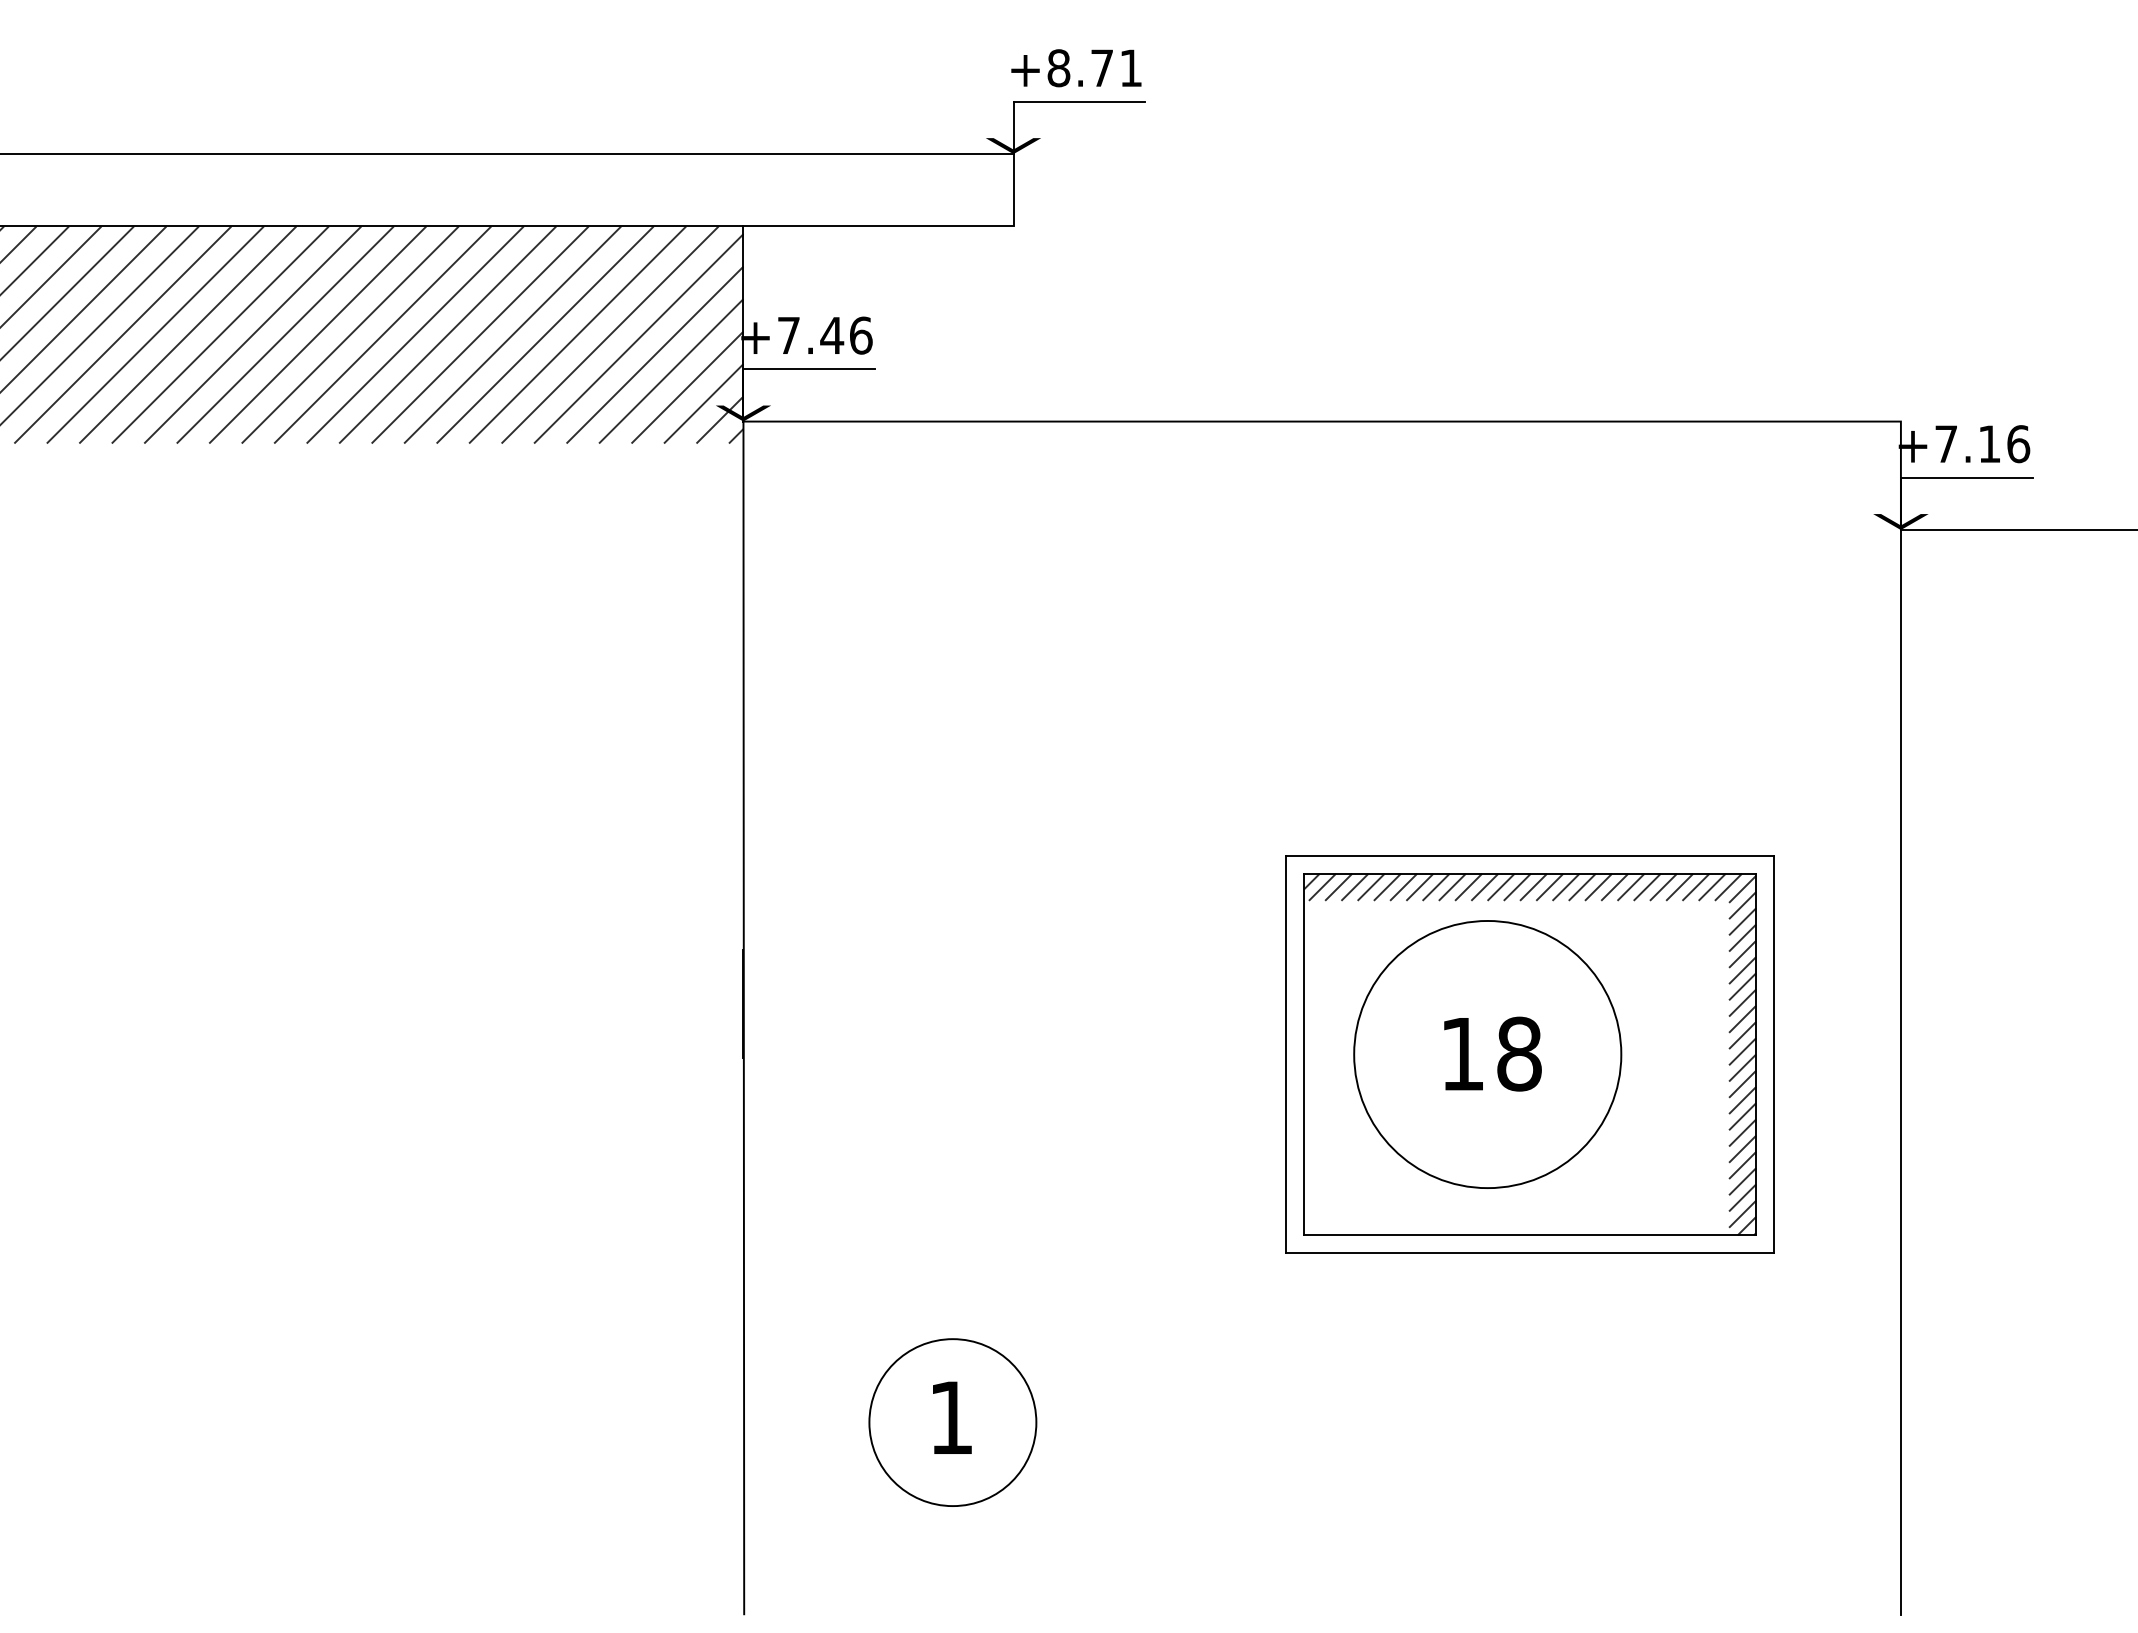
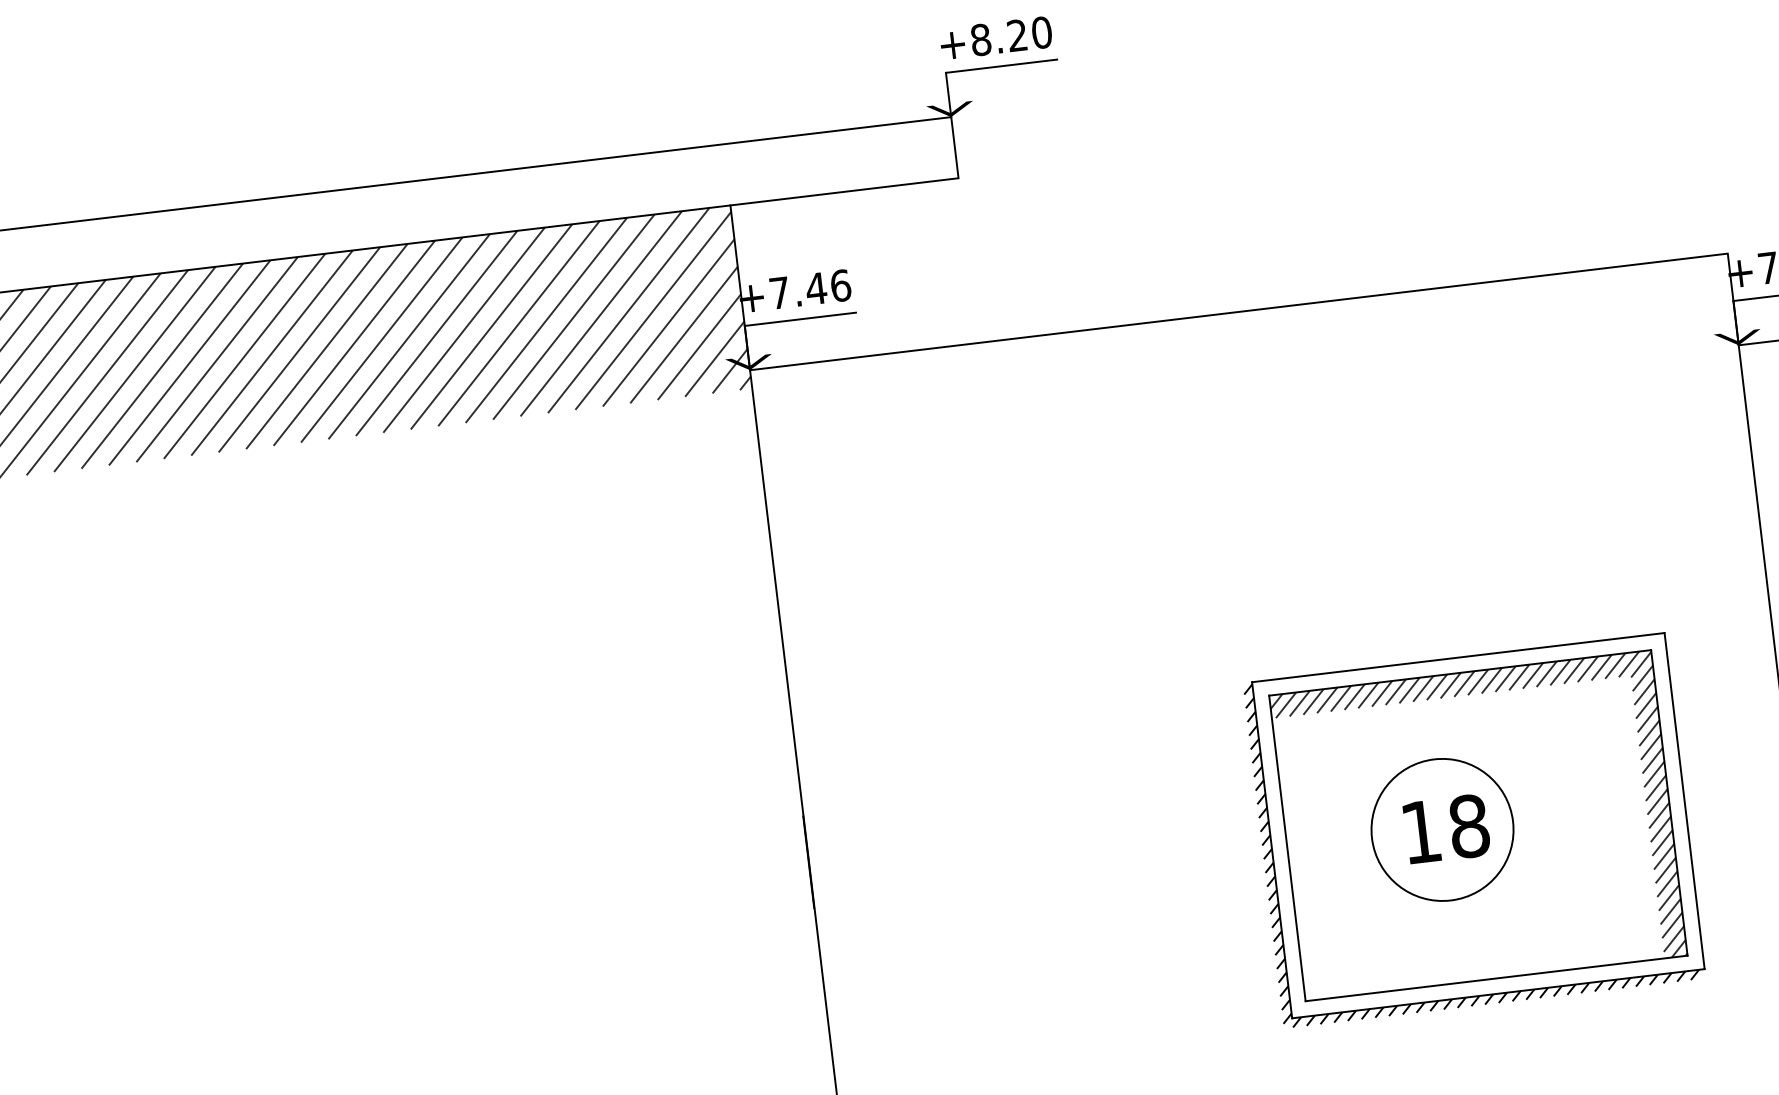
text: (1116, 68) -> (1029, 34), +8.71 -> +8.20
circle: (1487, 1054) -> (1442, 829), size x0.62
hatch: (1521, 1061) -> (1471, 832), added

